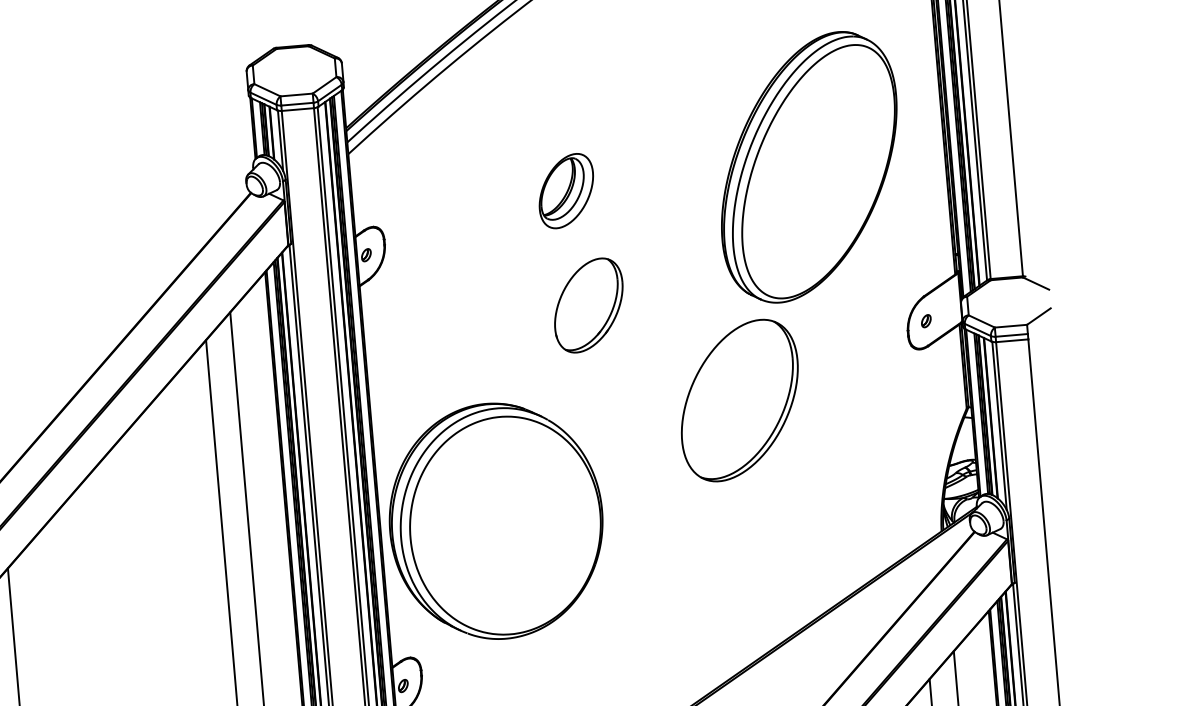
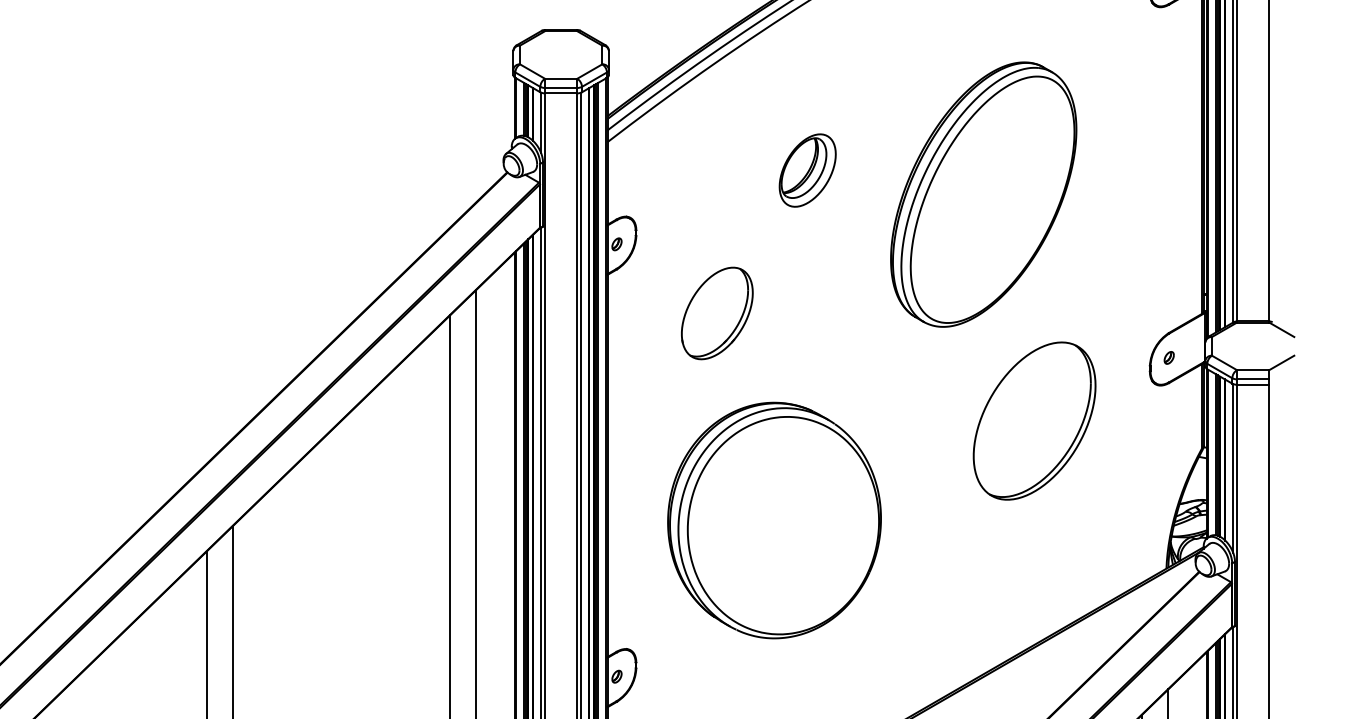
part: (809, 167) -> (983, 194), moved
part: (566, 191) -> (807, 170), moved
part: (589, 305) -> (717, 313), moved
part: (739, 400) -> (1034, 420), moved
part: (496, 521) -> (774, 520), moved

